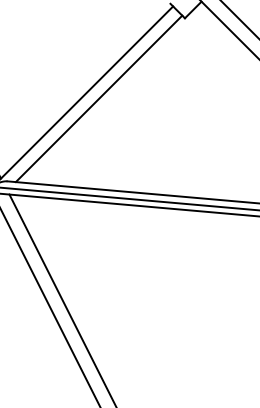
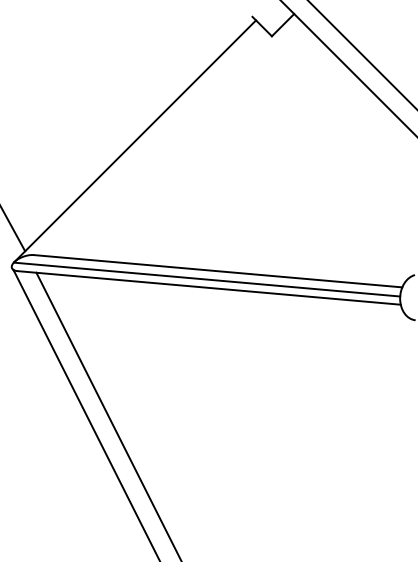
line: (98, 98) -> (156, 144), removed

